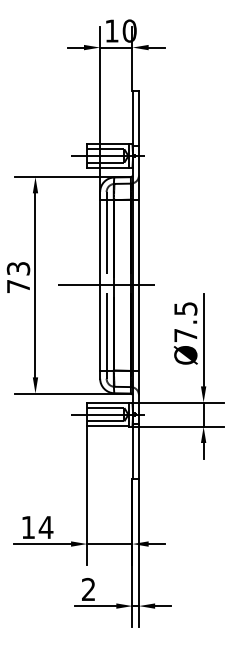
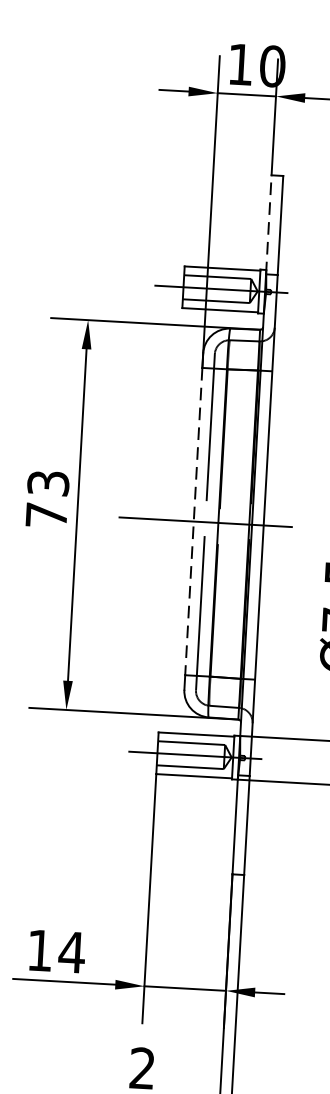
line: (132, 118) -> (268, 224), solid -> dashed
line: (100, 285) -> (194, 521), solid -> dashed

